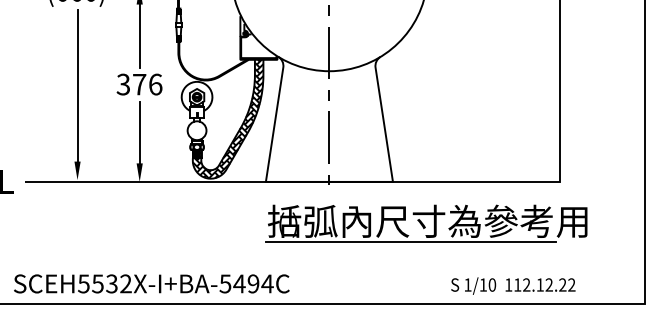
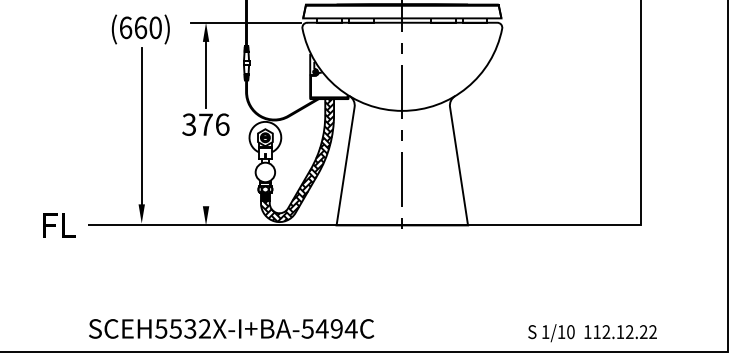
line: (140, 133) -> (206, 175), removed
part: (426, 223) -> (502, 268), removed
text: (151, 283) -> (231, 328), moved

